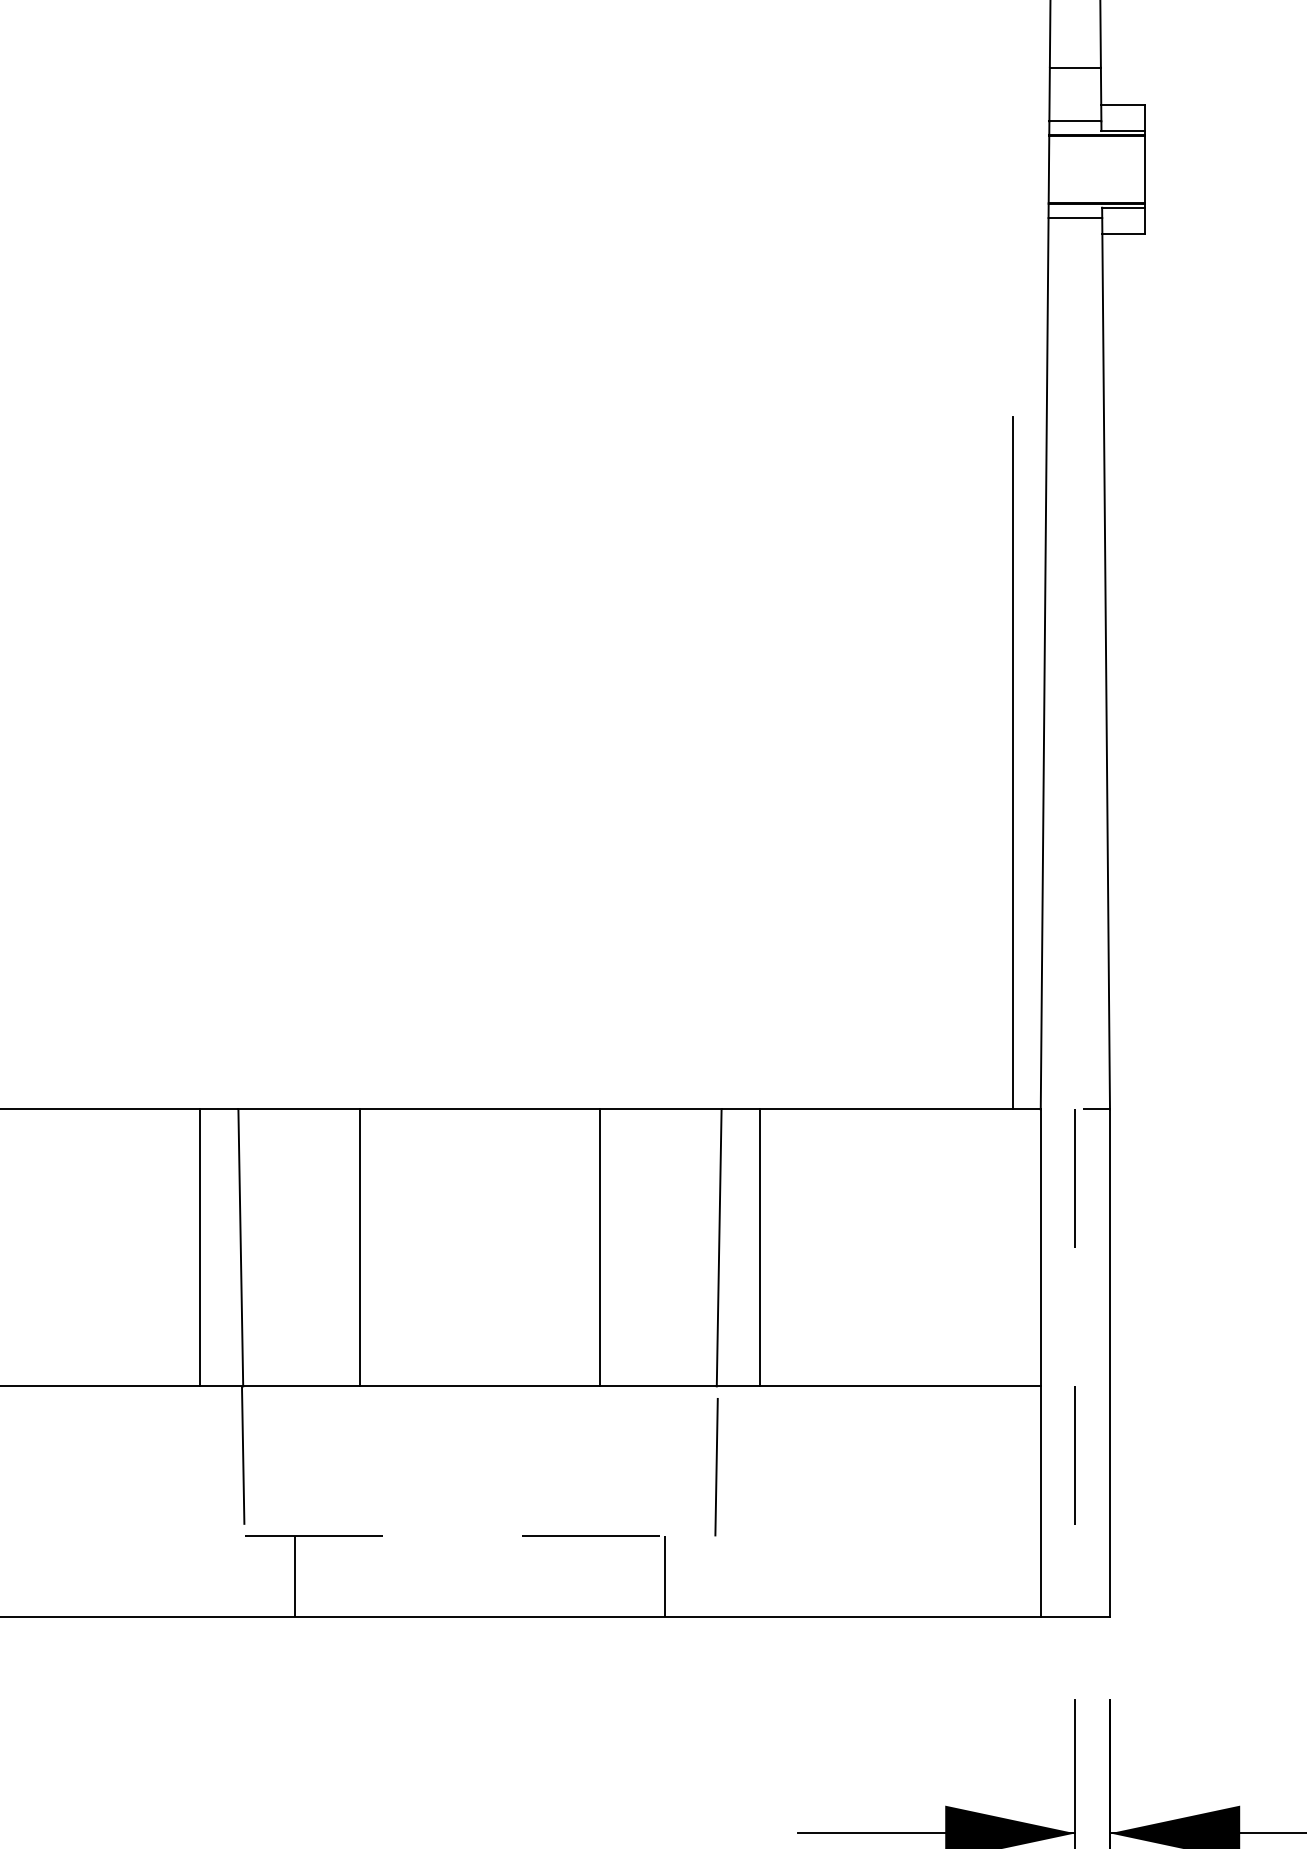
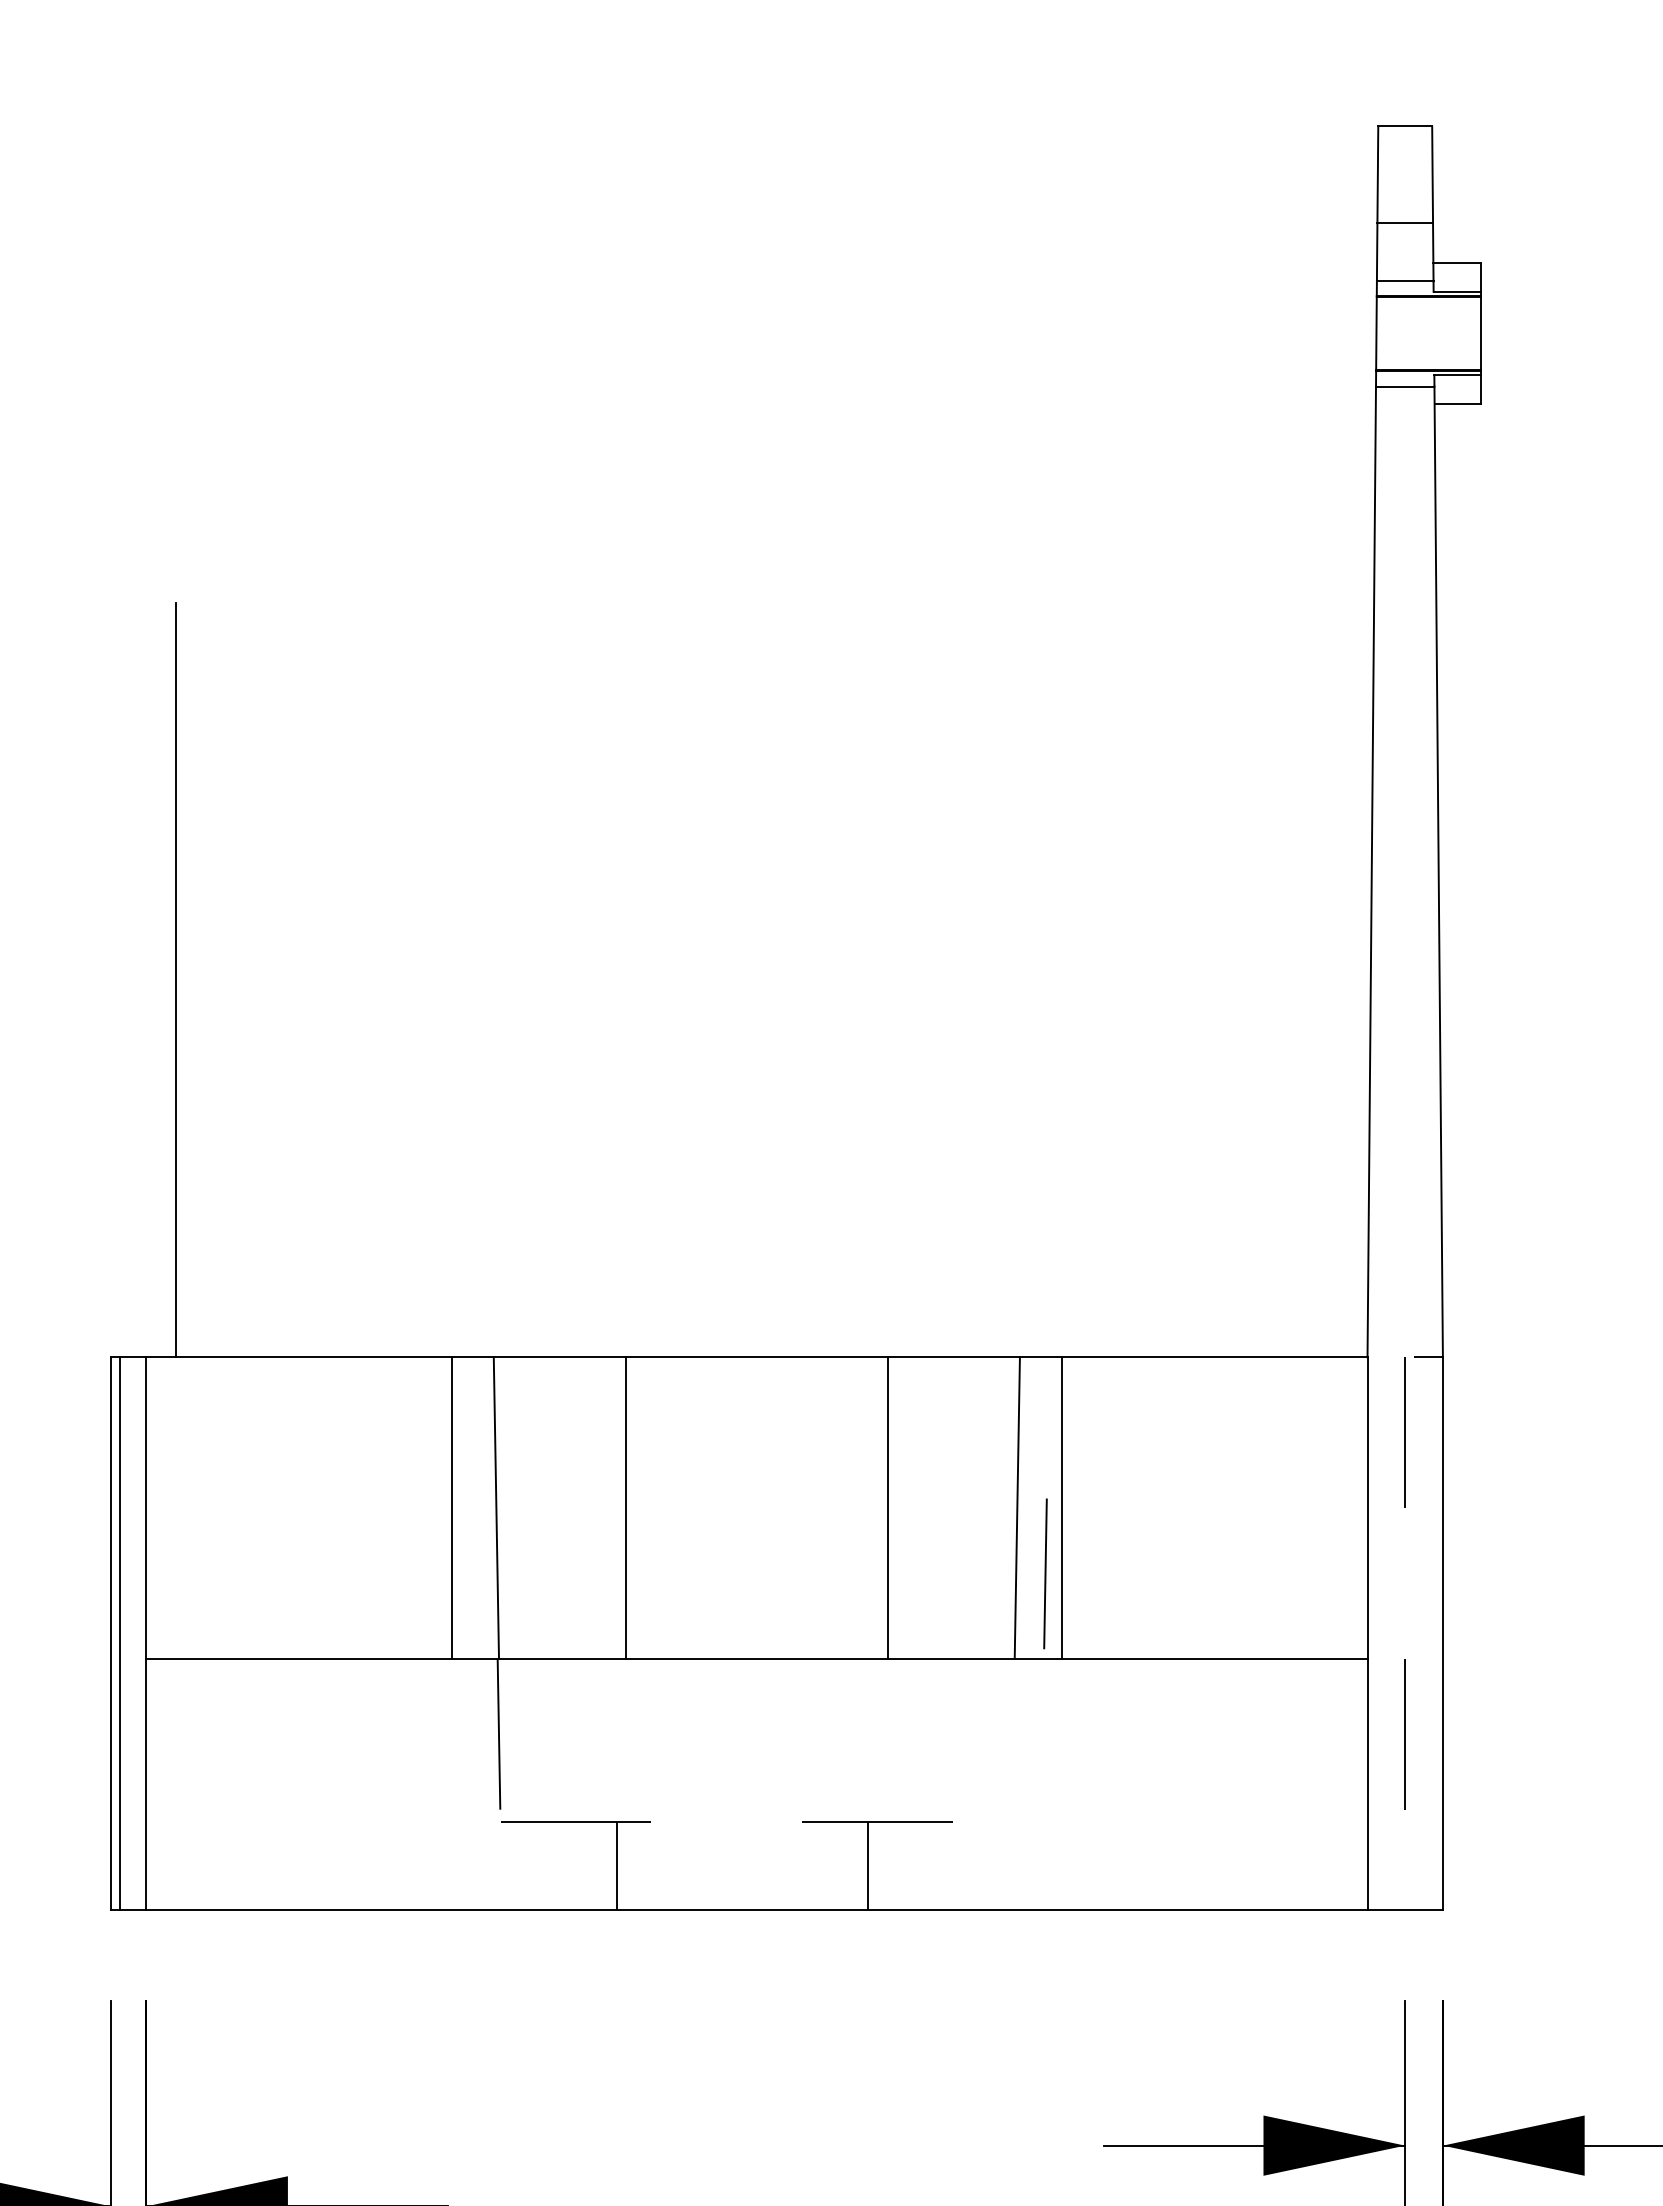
line: (1013, 763) -> (1337, 980), removed
line: (716, 1466) -> (1045, 1573), moved
line: (295, 1577) -> (616, 1866), moved
line: (665, 1577) -> (868, 1866), moved

